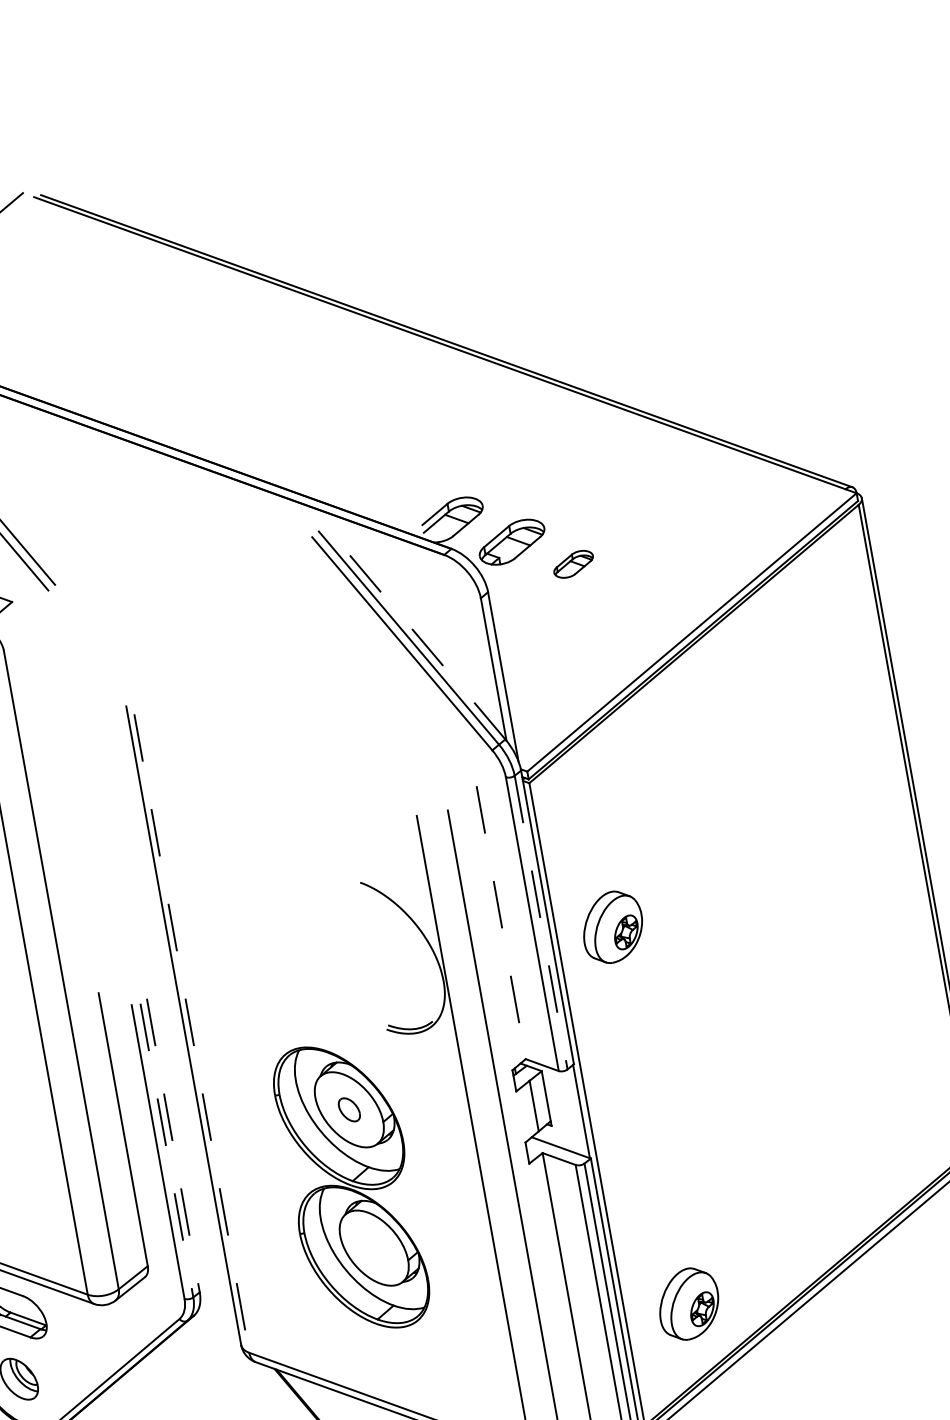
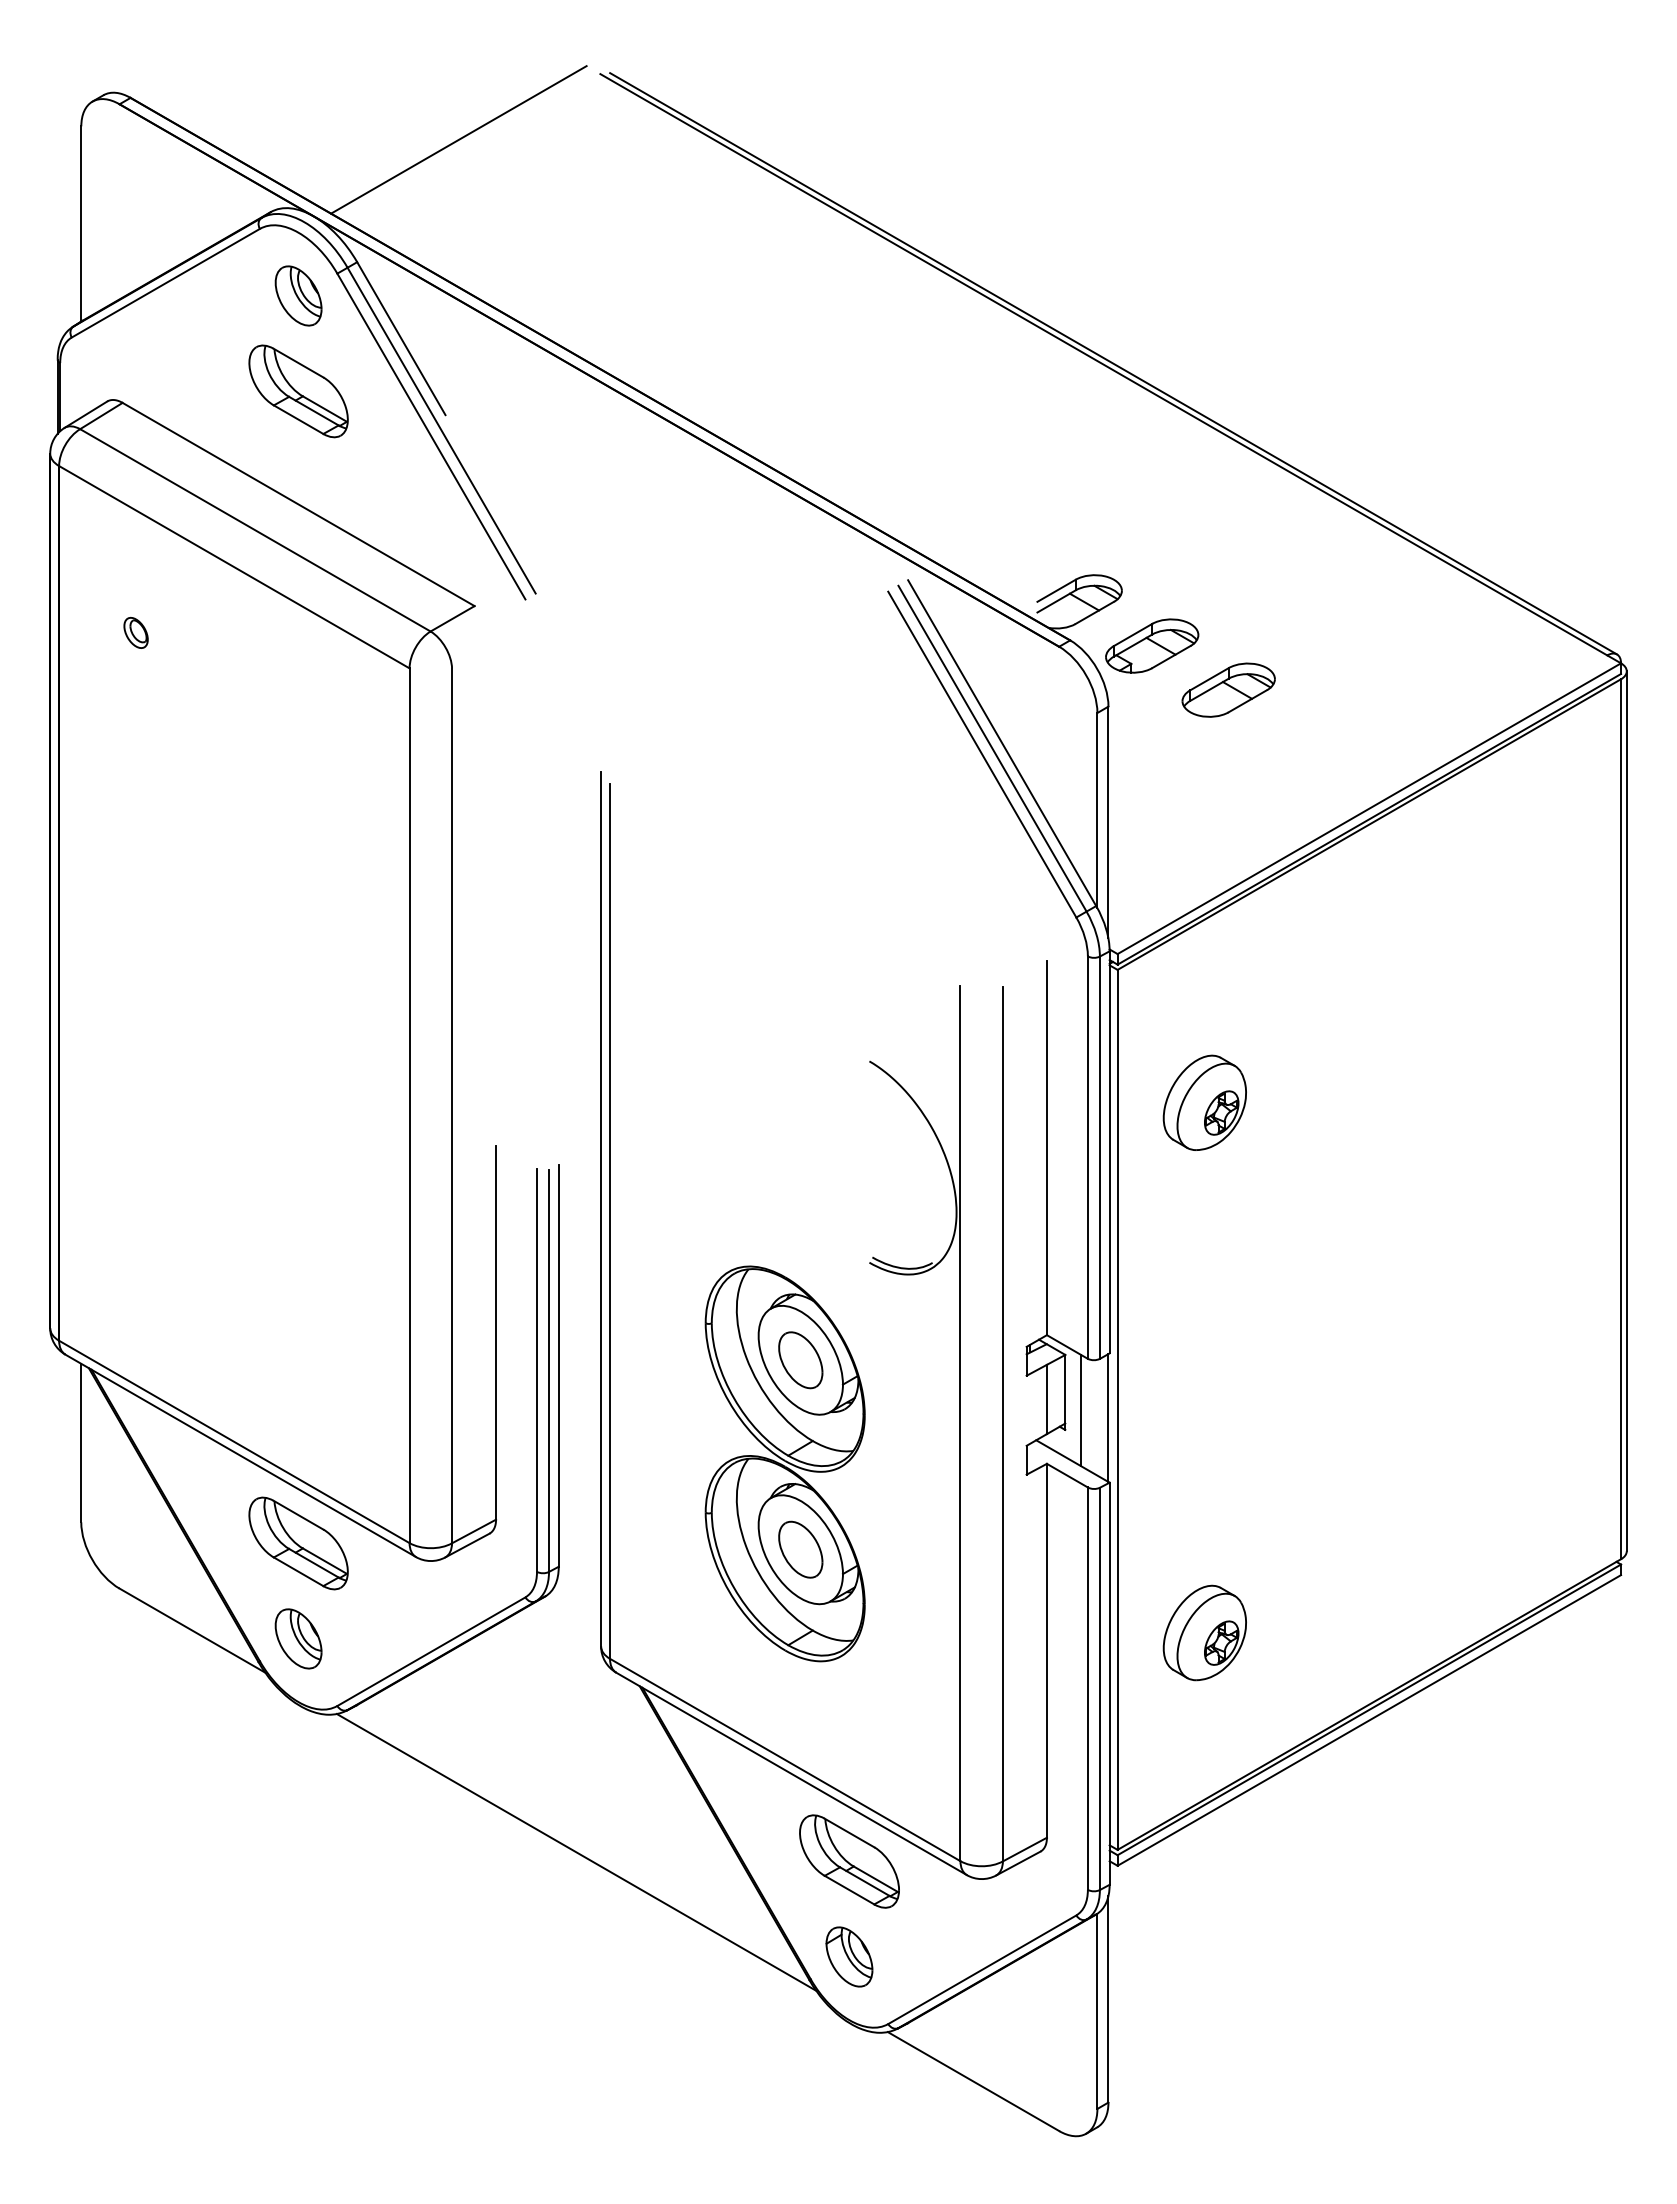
part: (573, 563) -> (1228, 689), size x1.67
line: (414, 632) -> (1001, 742), dashed -> solid
line: (500, 922) -> (1046, 1148), dashed -> solid
line: (540, 923) -> (1099, 1158), dashed -> solid
part: (612, 926) -> (1204, 1102), moved
line: (192, 1033) -> (610, 1221), dashed -> solid
line: (560, 1109) -> (1080, 1410), added
part: (349, 1110) -> (800, 1360), size x1.67
line: (173, 1146) -> (558, 1366), dashed -> solid
line: (167, 1151) -> (549, 1371), dashed -> solid
part: (373, 1248) -> (800, 1549), added
part: (688, 1303) -> (1204, 1632), moved

